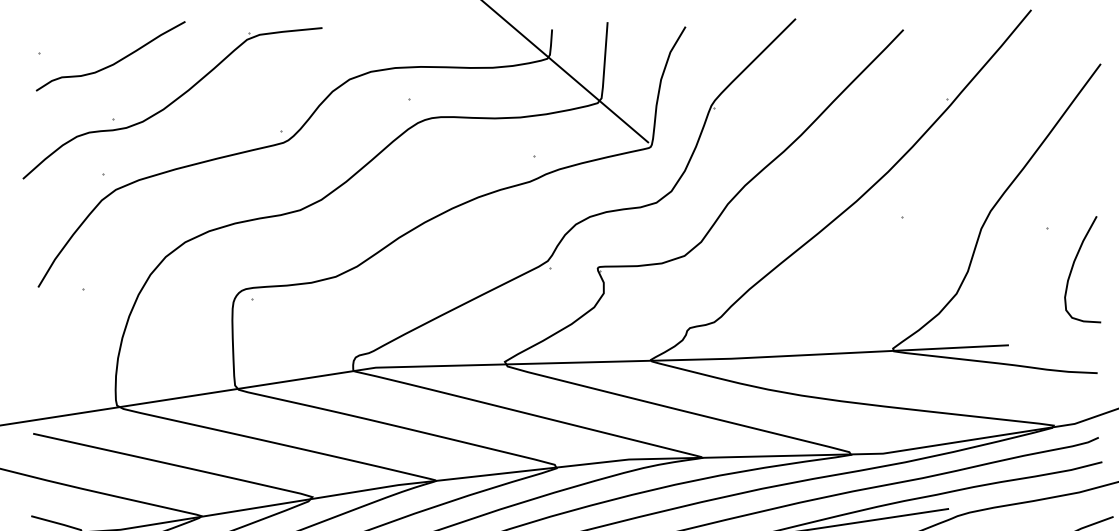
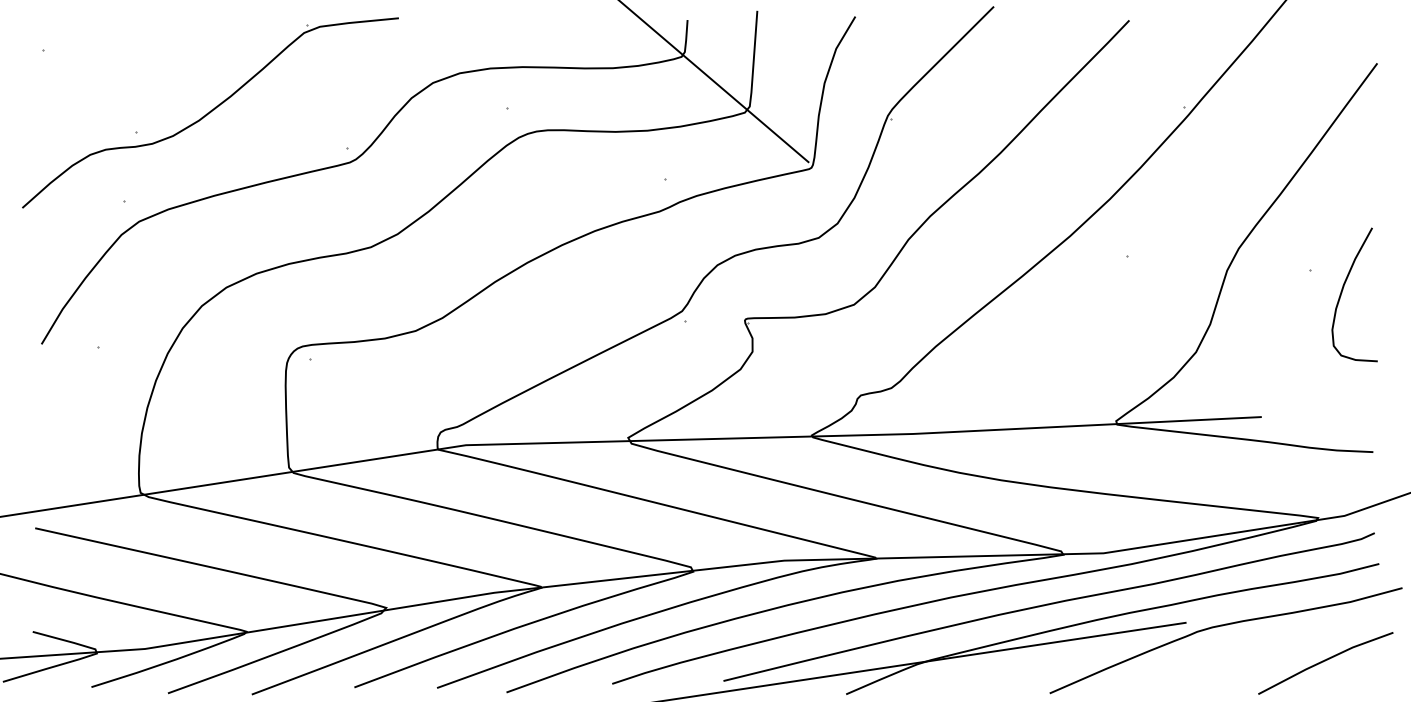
curve: (113, 63) -> (136, 62), removed
curve: (1073, 268) -> (1342, 293), moved

